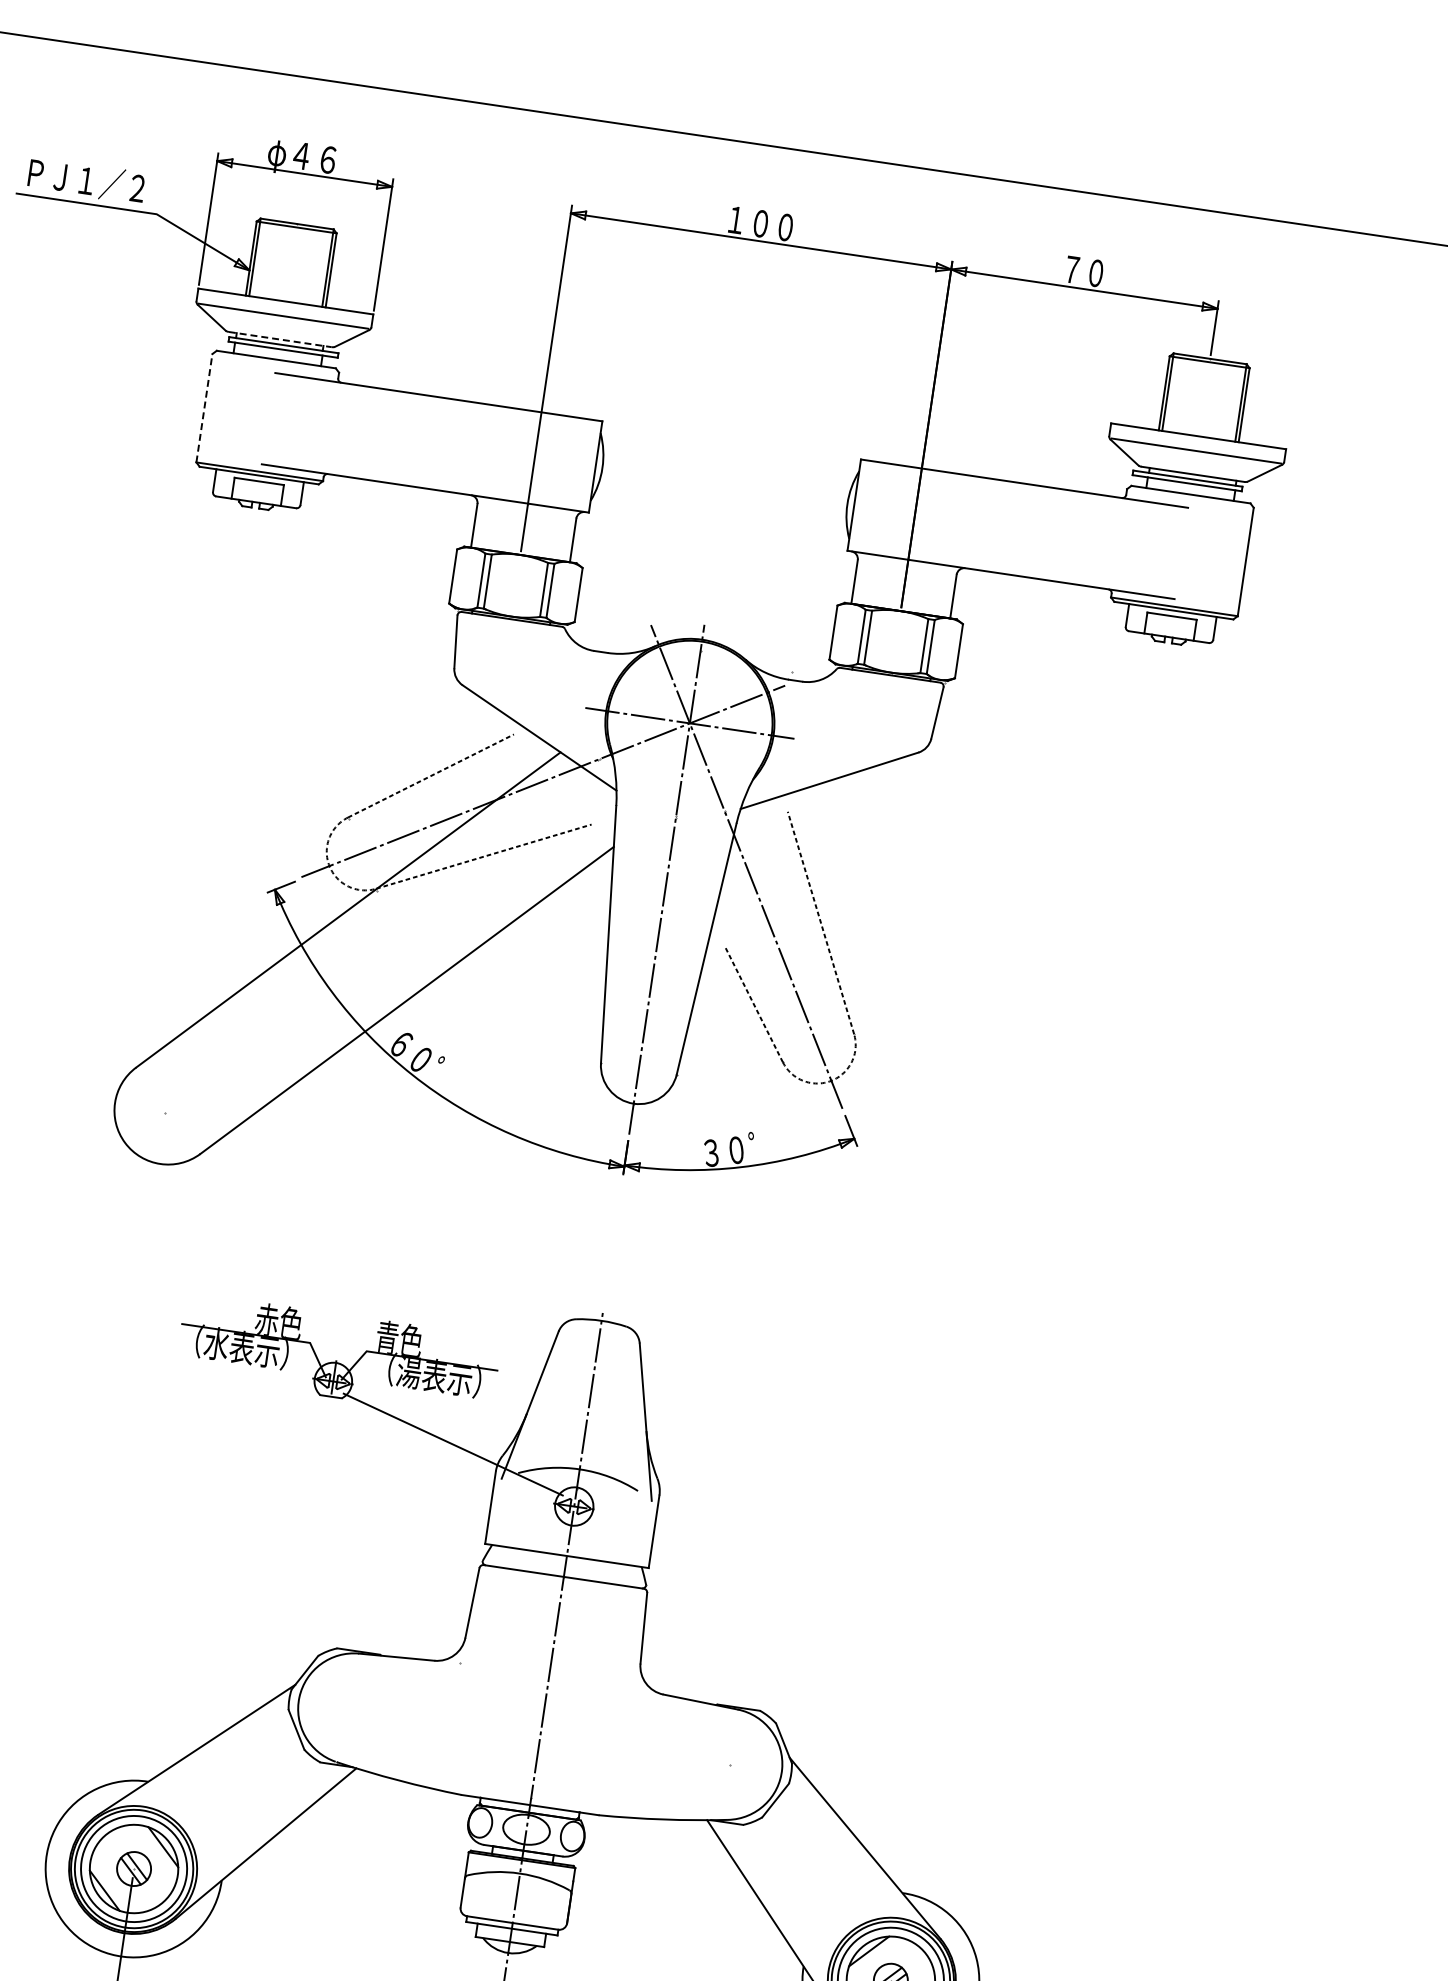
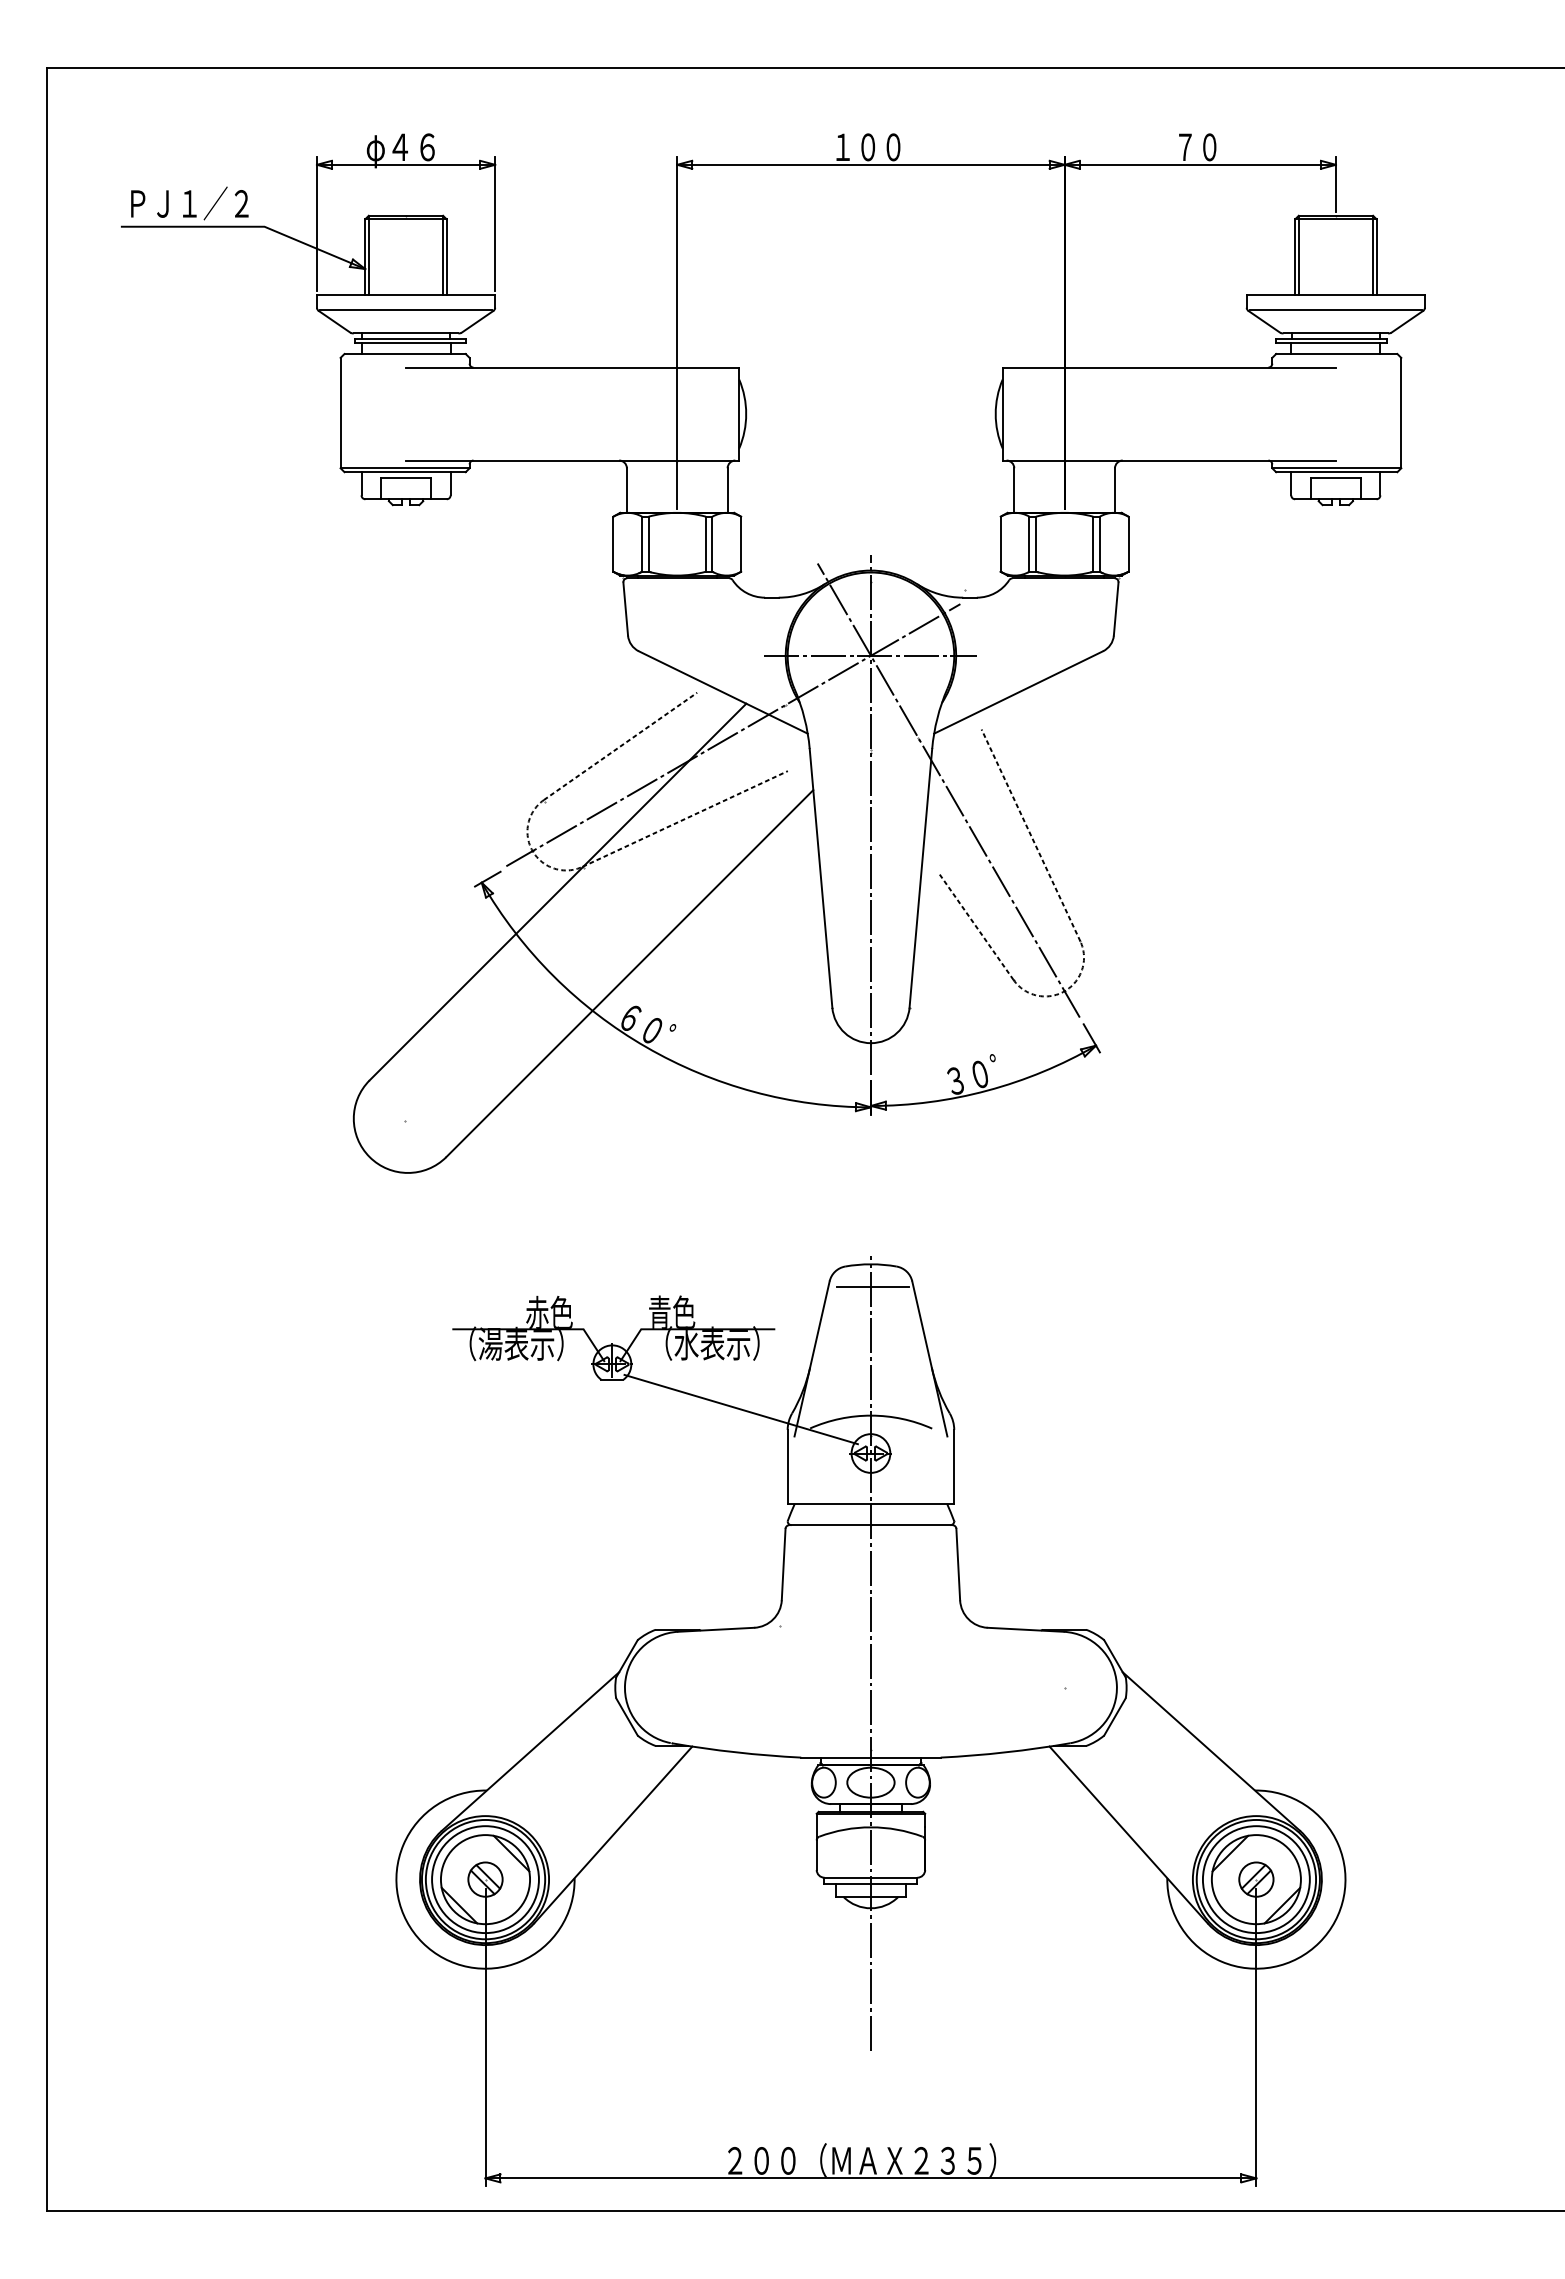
line: (280, 339) -> (406, 333), dashed -> solid
line: (204, 407) -> (340, 412), dashed -> solid
line: (599, 1342) -> (872, 1286), added
text: (216, 1343) -> (490, 1343), （水表示） -> （湯表示）
text: (409, 1371) -> (686, 1343), （湯表示） -> （水表示）

